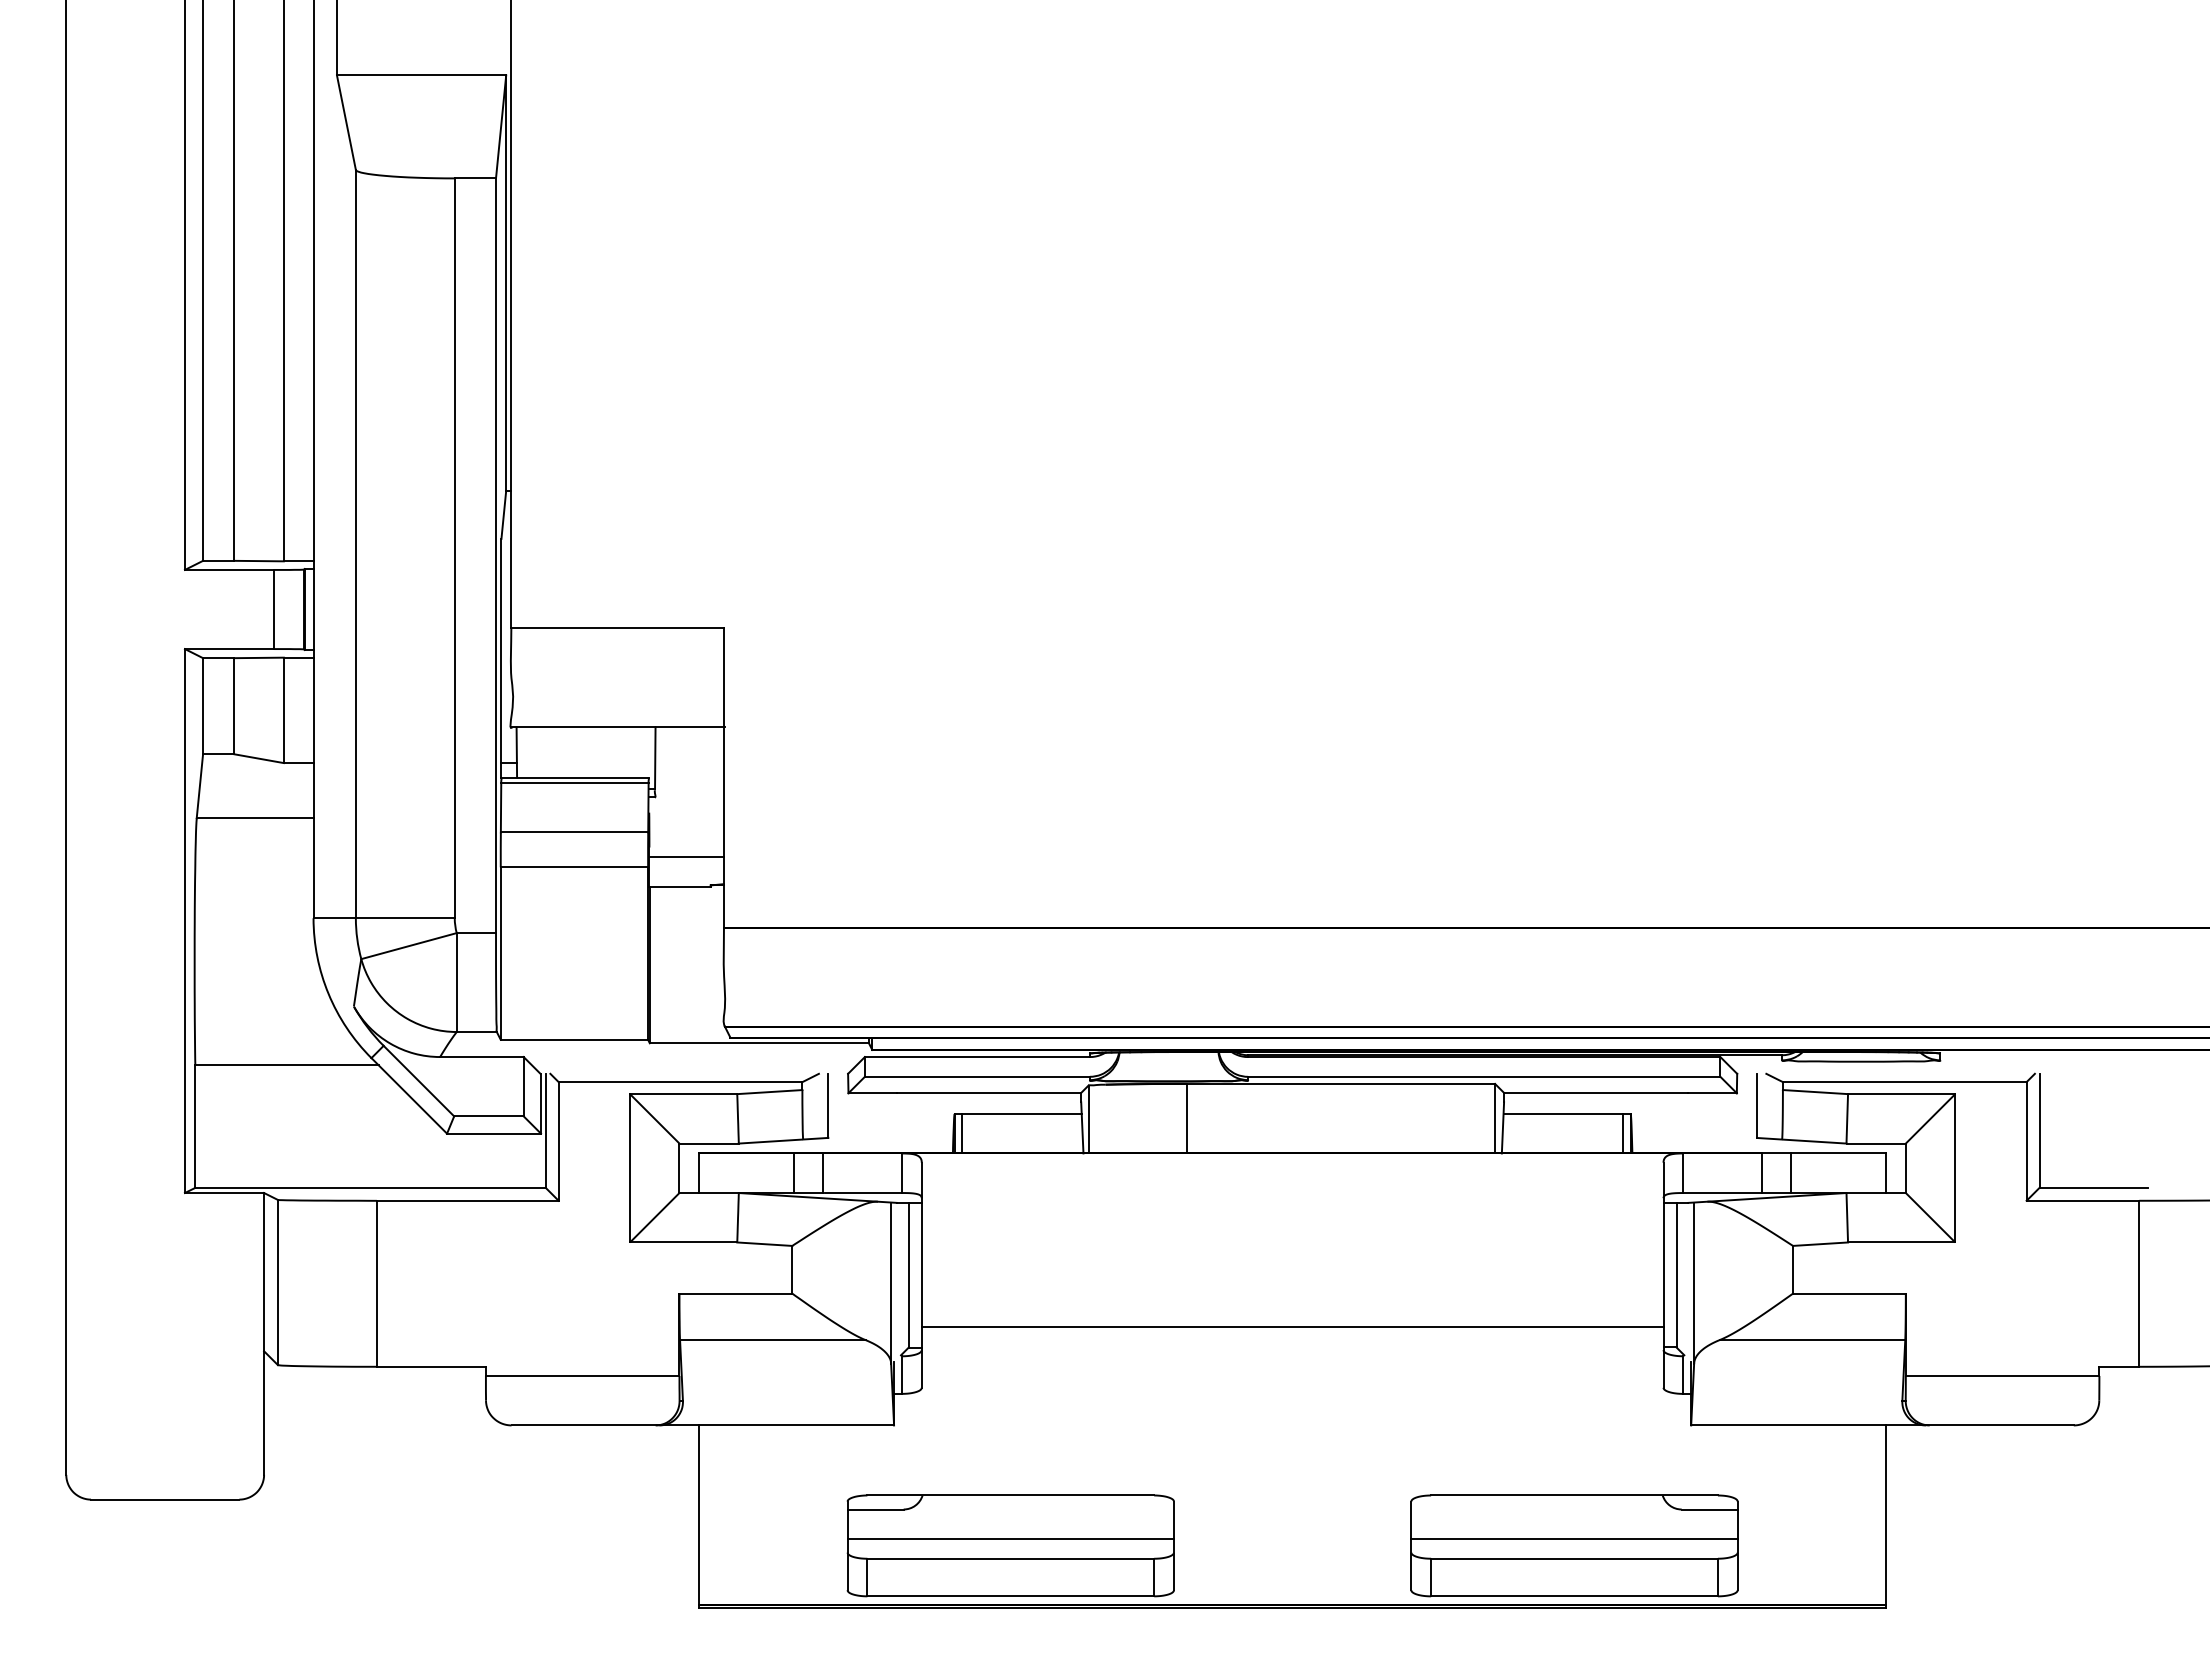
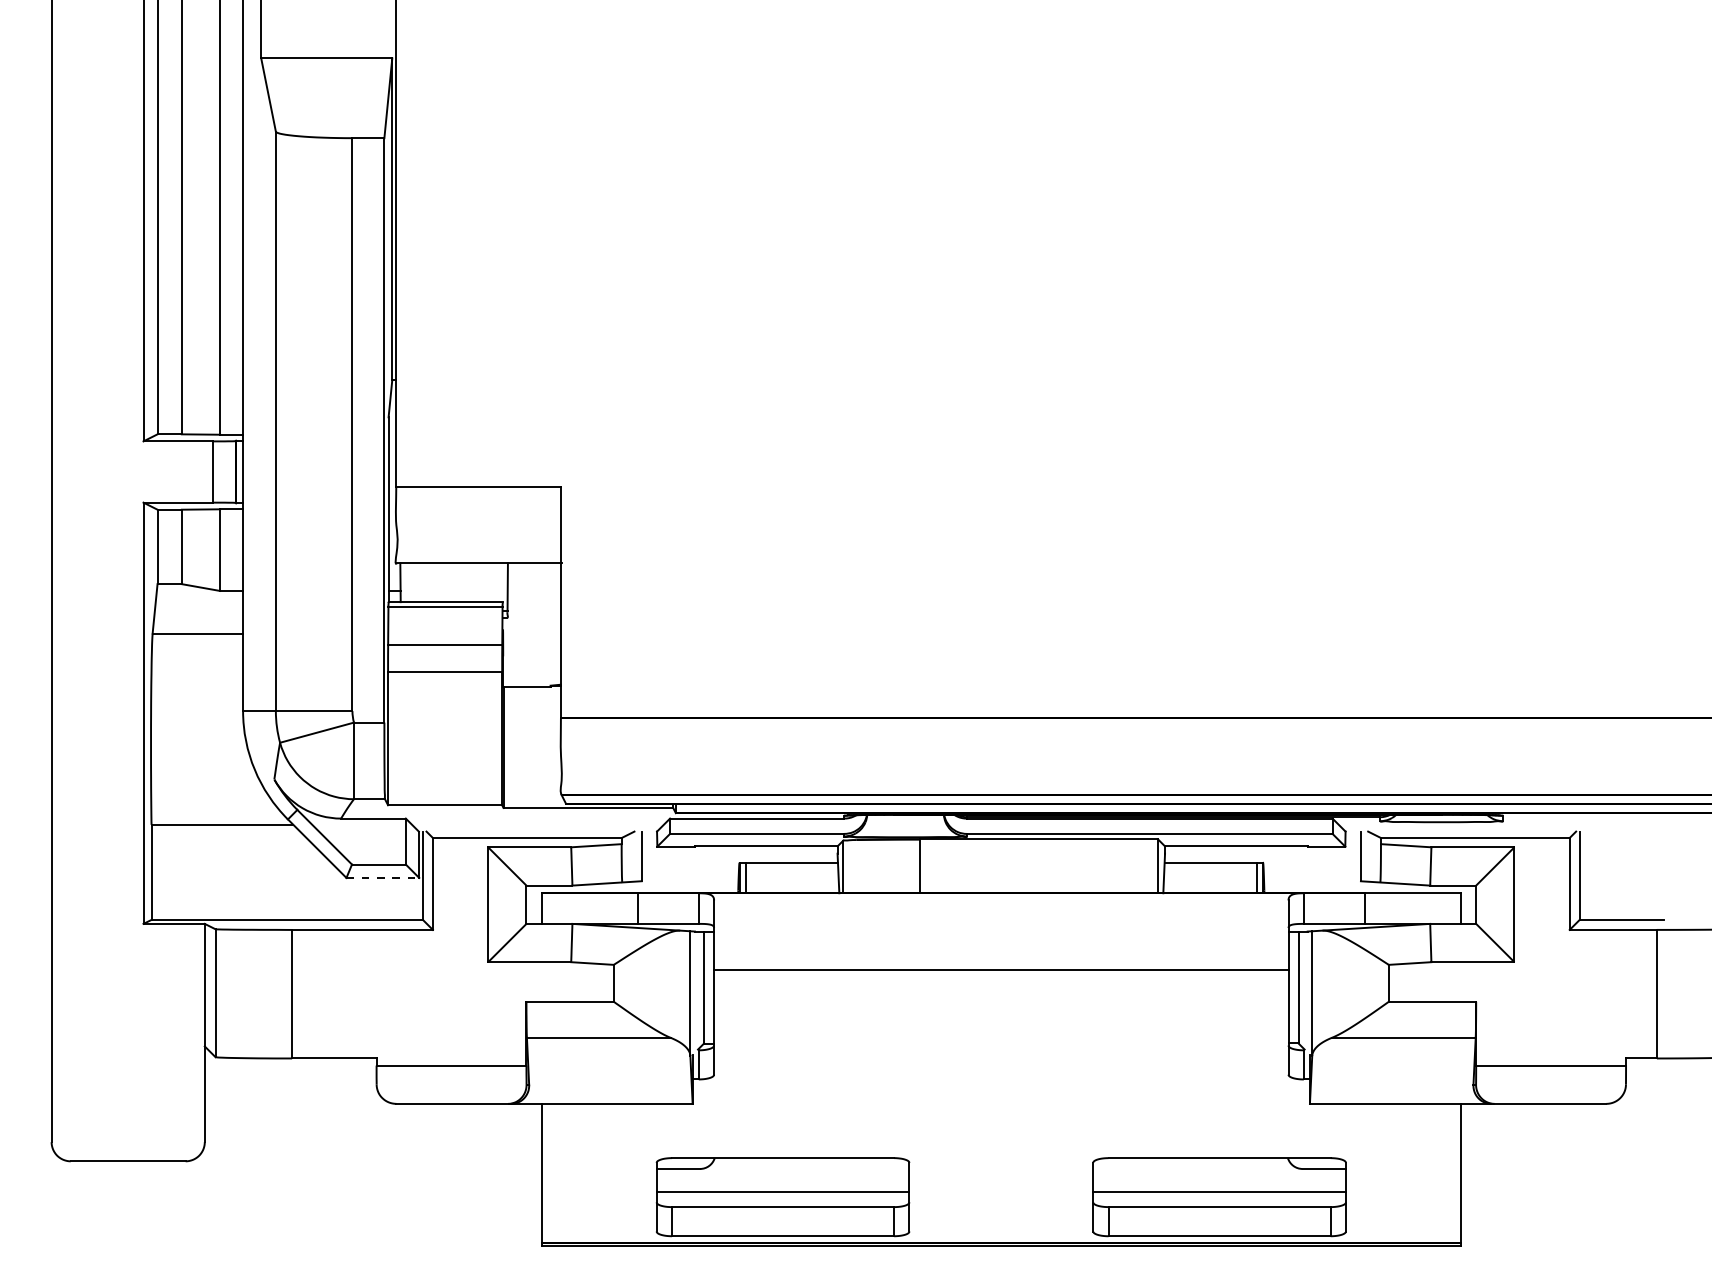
line: (686, 856) -> (531, 663), removed
line: (494, 1133) -> (383, 877), solid -> dashed
line: (793, 1173) -> (614, 908), removed
line: (1791, 1173) -> (1387, 908), removed
line: (1292, 1327) -> (1001, 970), moved

